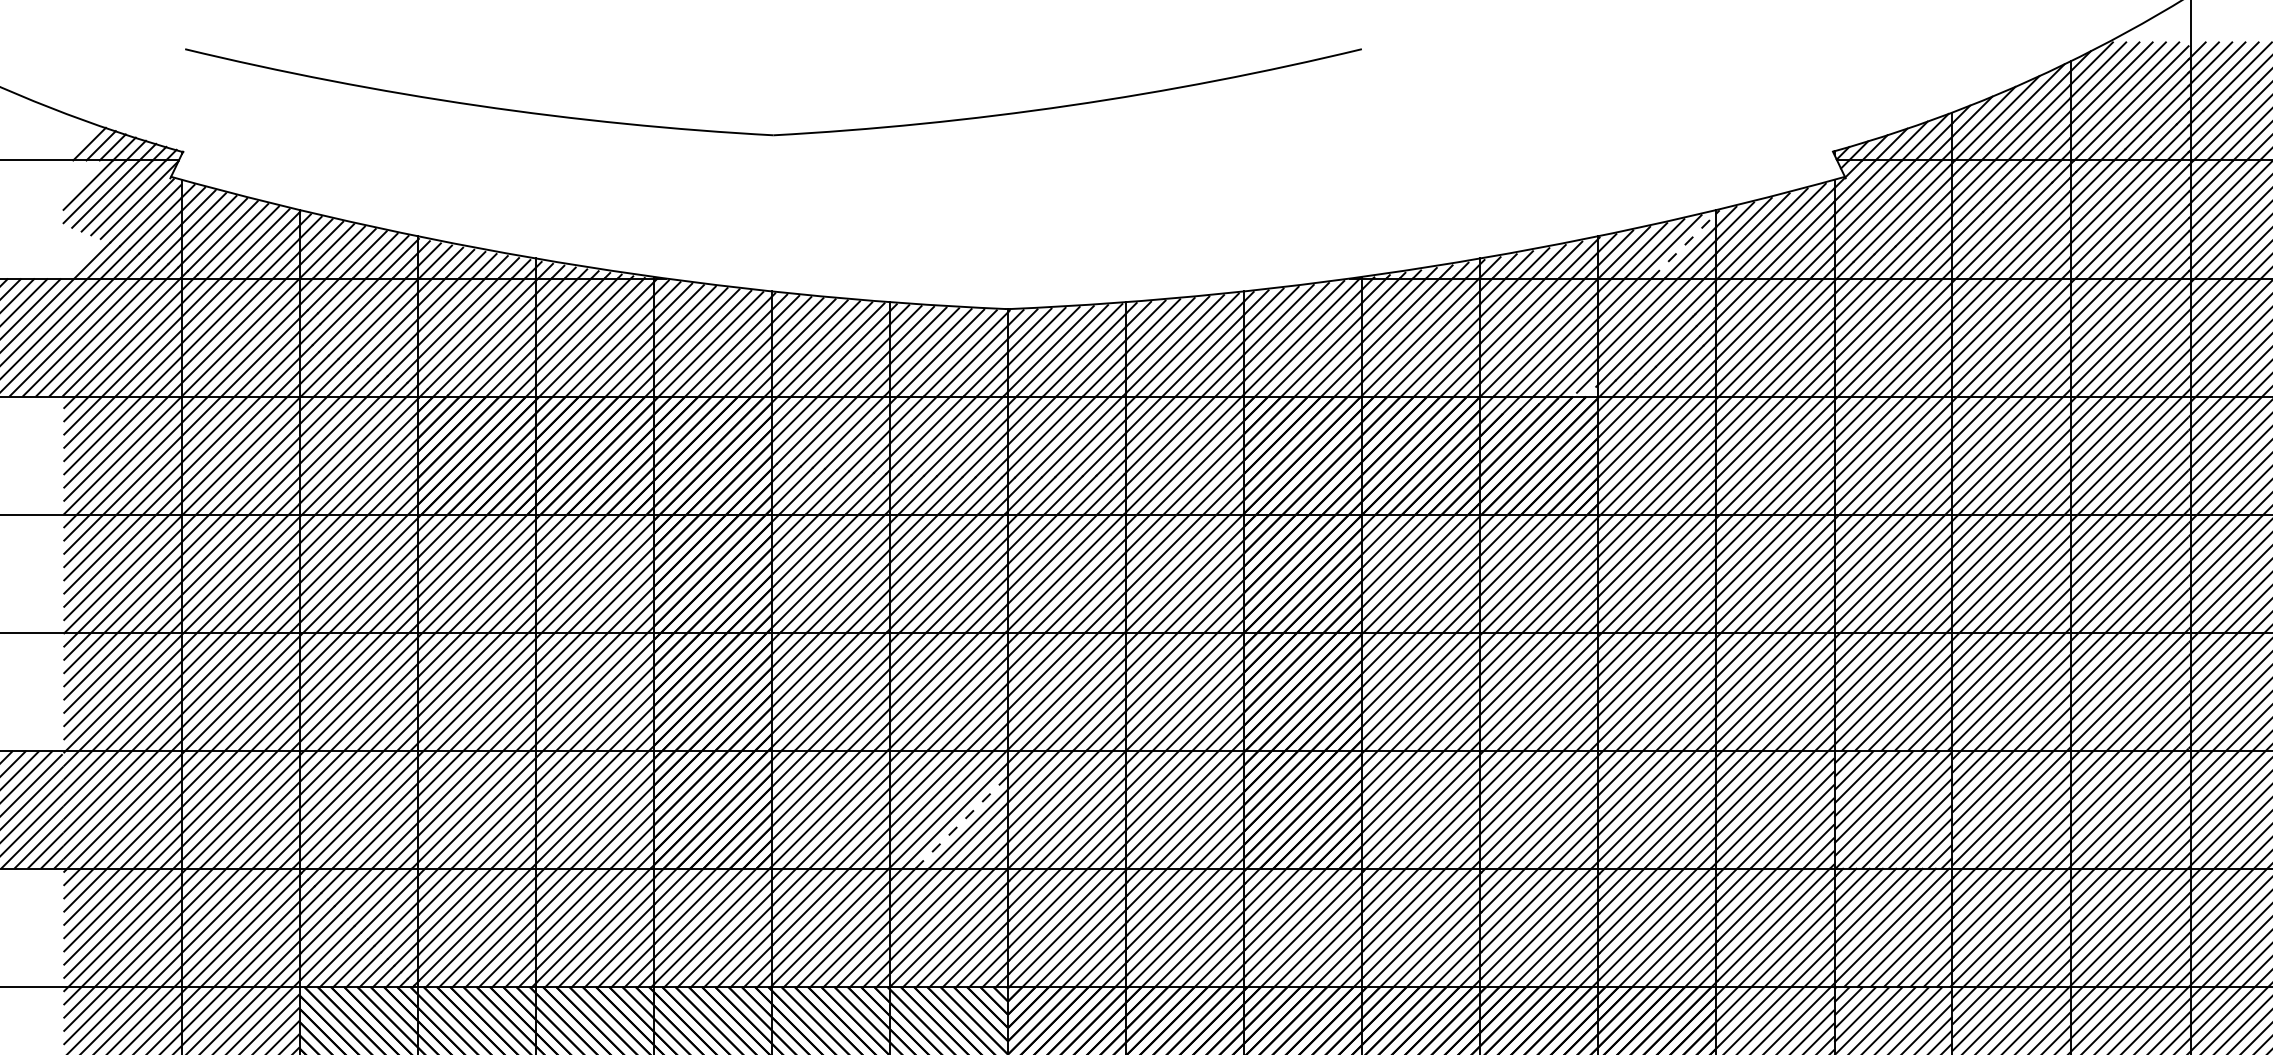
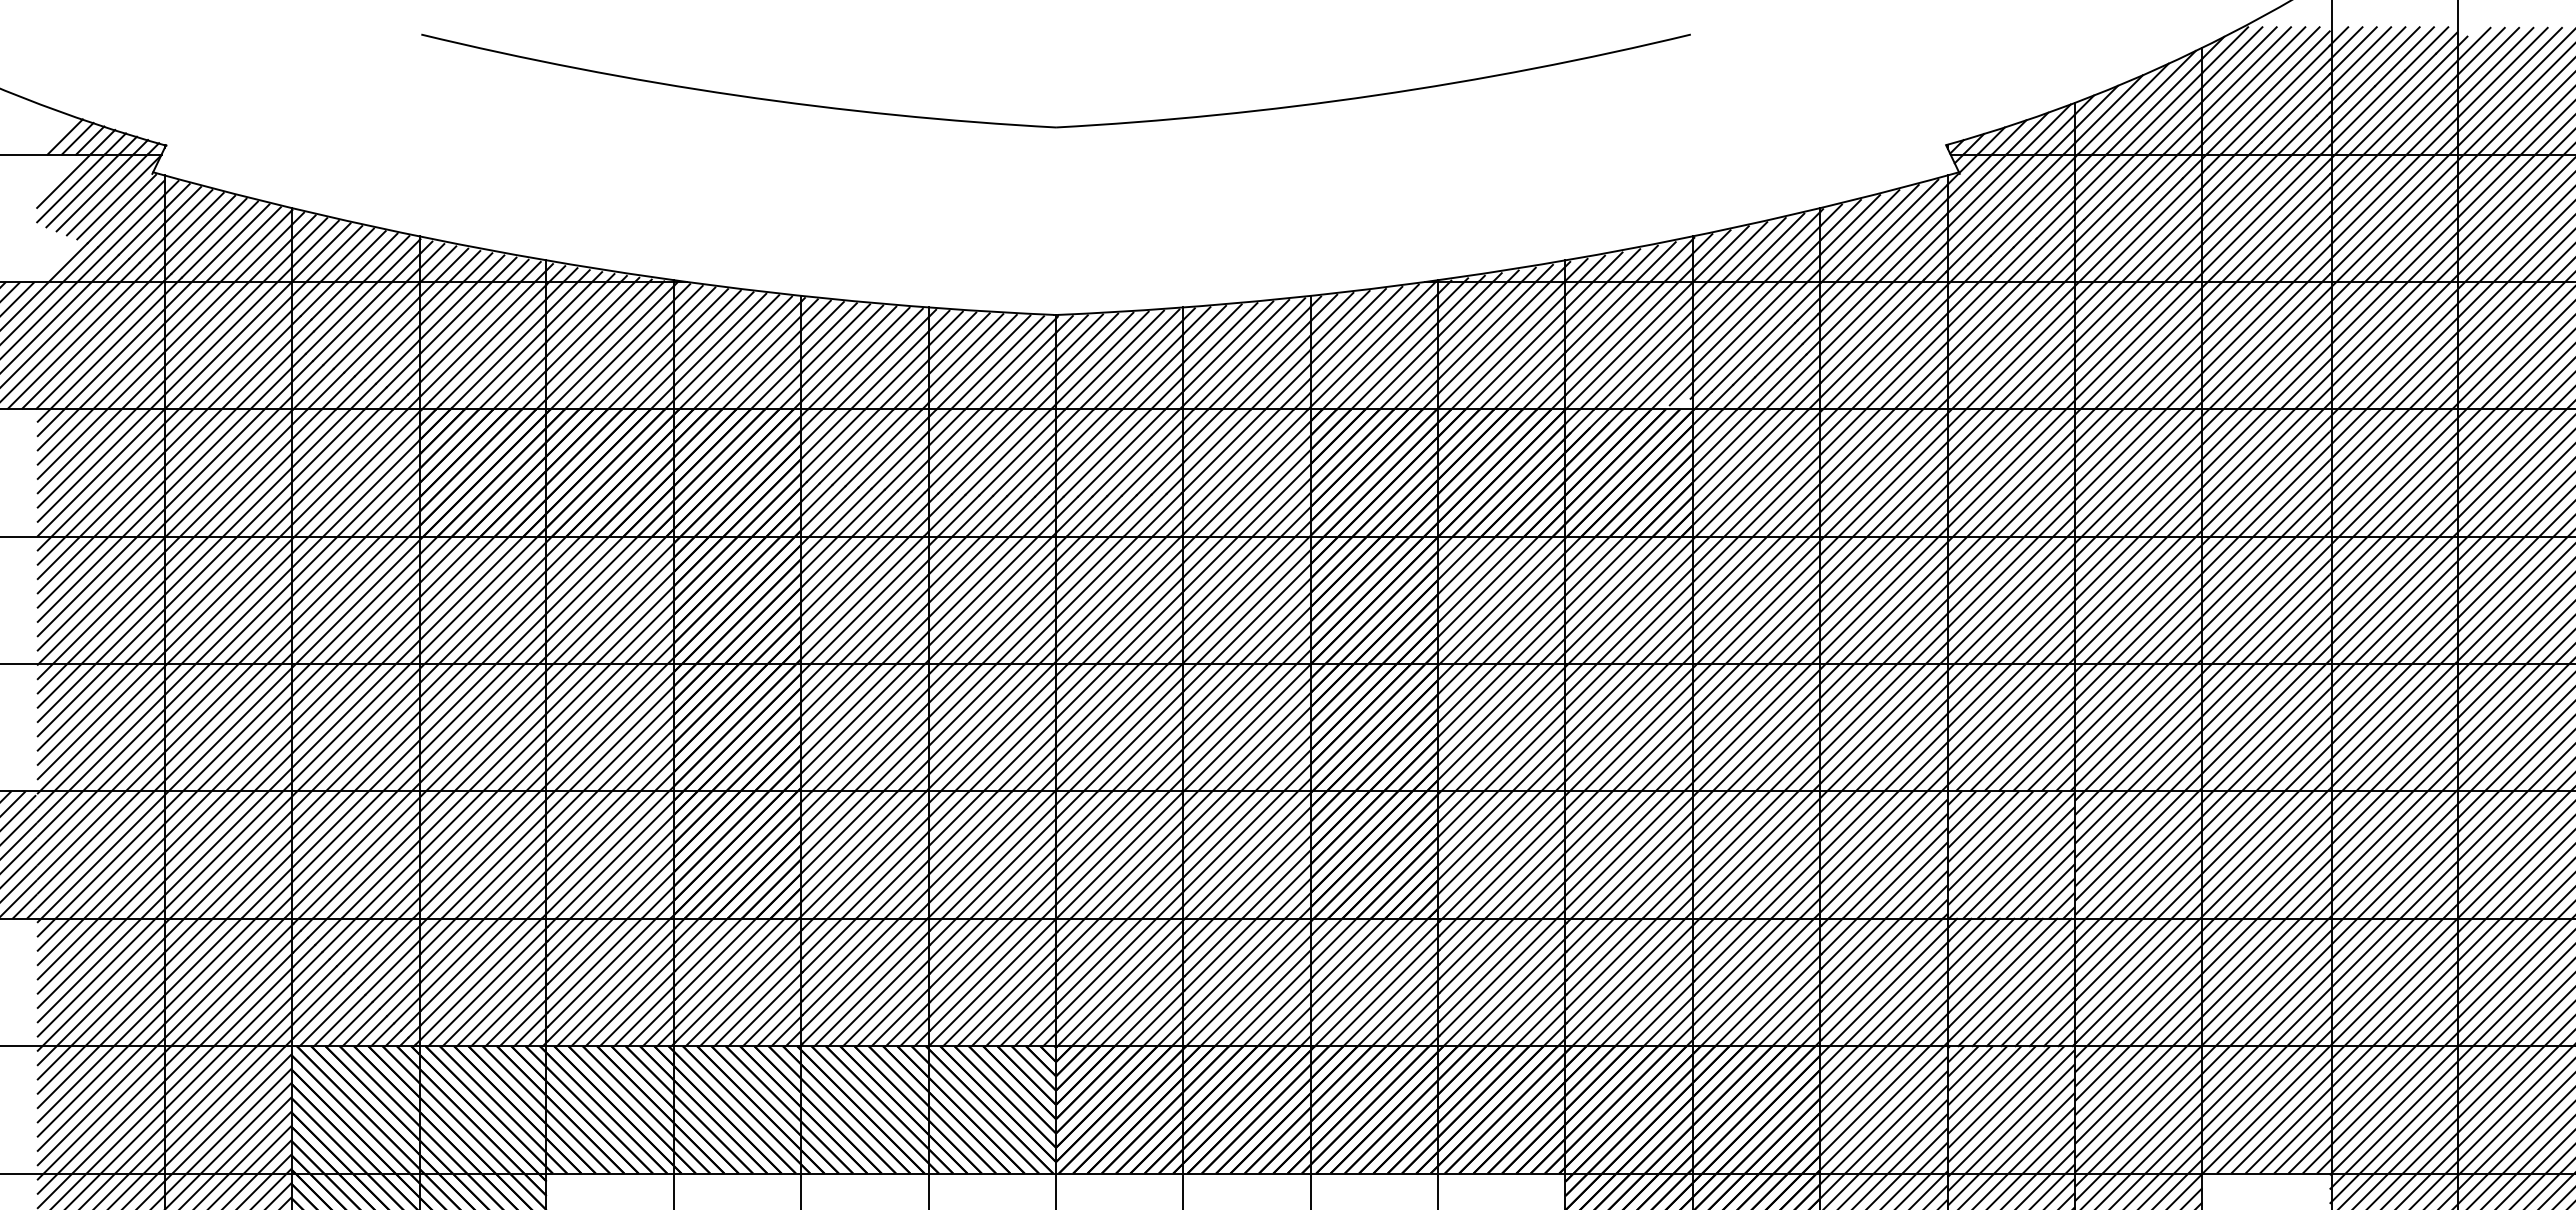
part: (772, 134) -> (1055, 126), moved
line: (1684, 245) -> (1785, 246), dashed -> solid
line: (962, 822) -> (1006, 868), dashed -> solid

